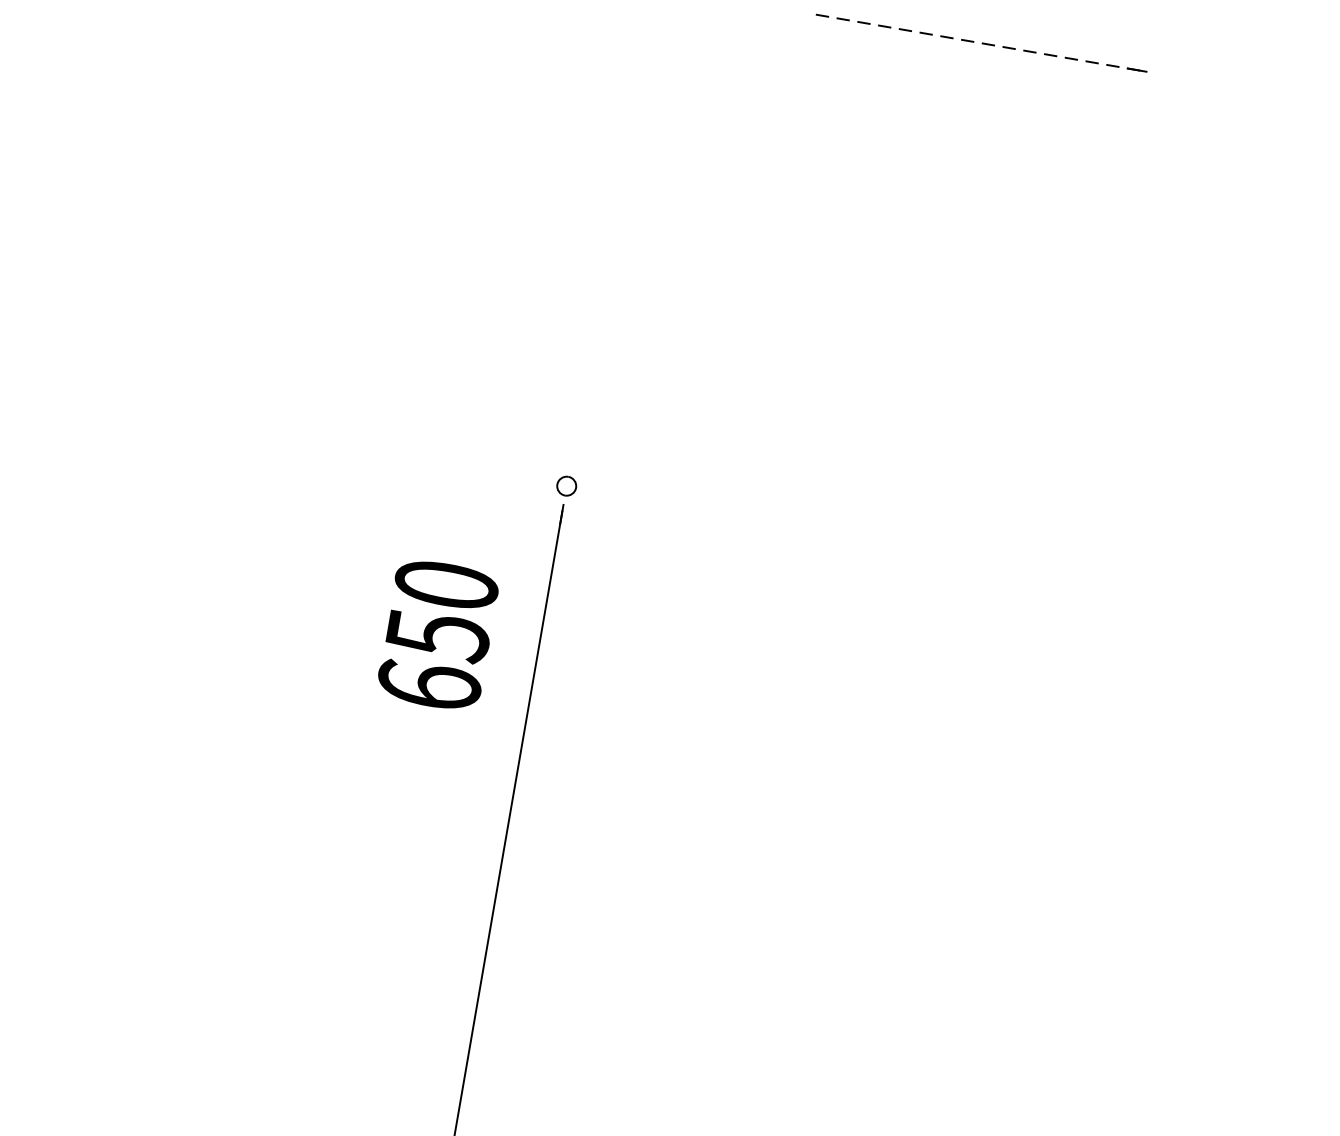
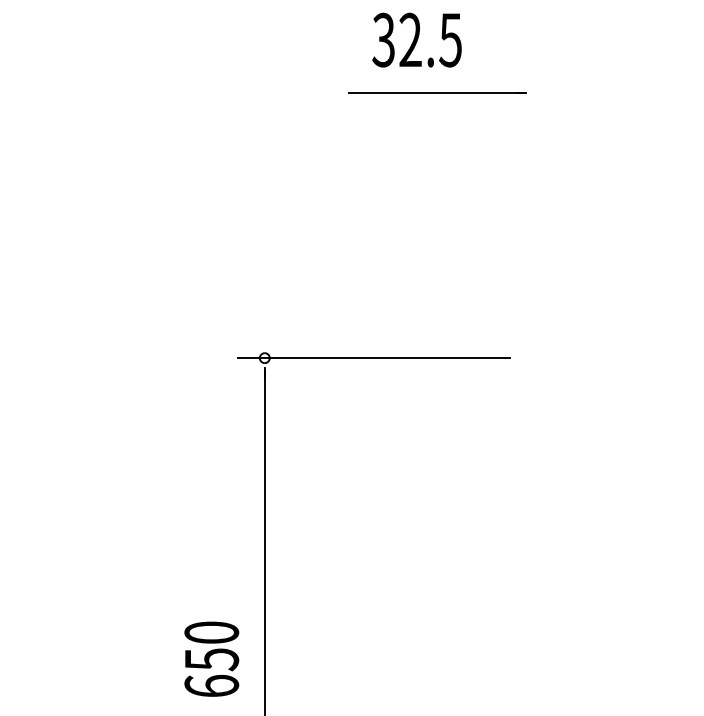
line: (976, 43) -> (436, 93), dashed -> solid
line: (771, 522) -> (373, 358), added
text: (437, 633) -> (211, 658), moved

